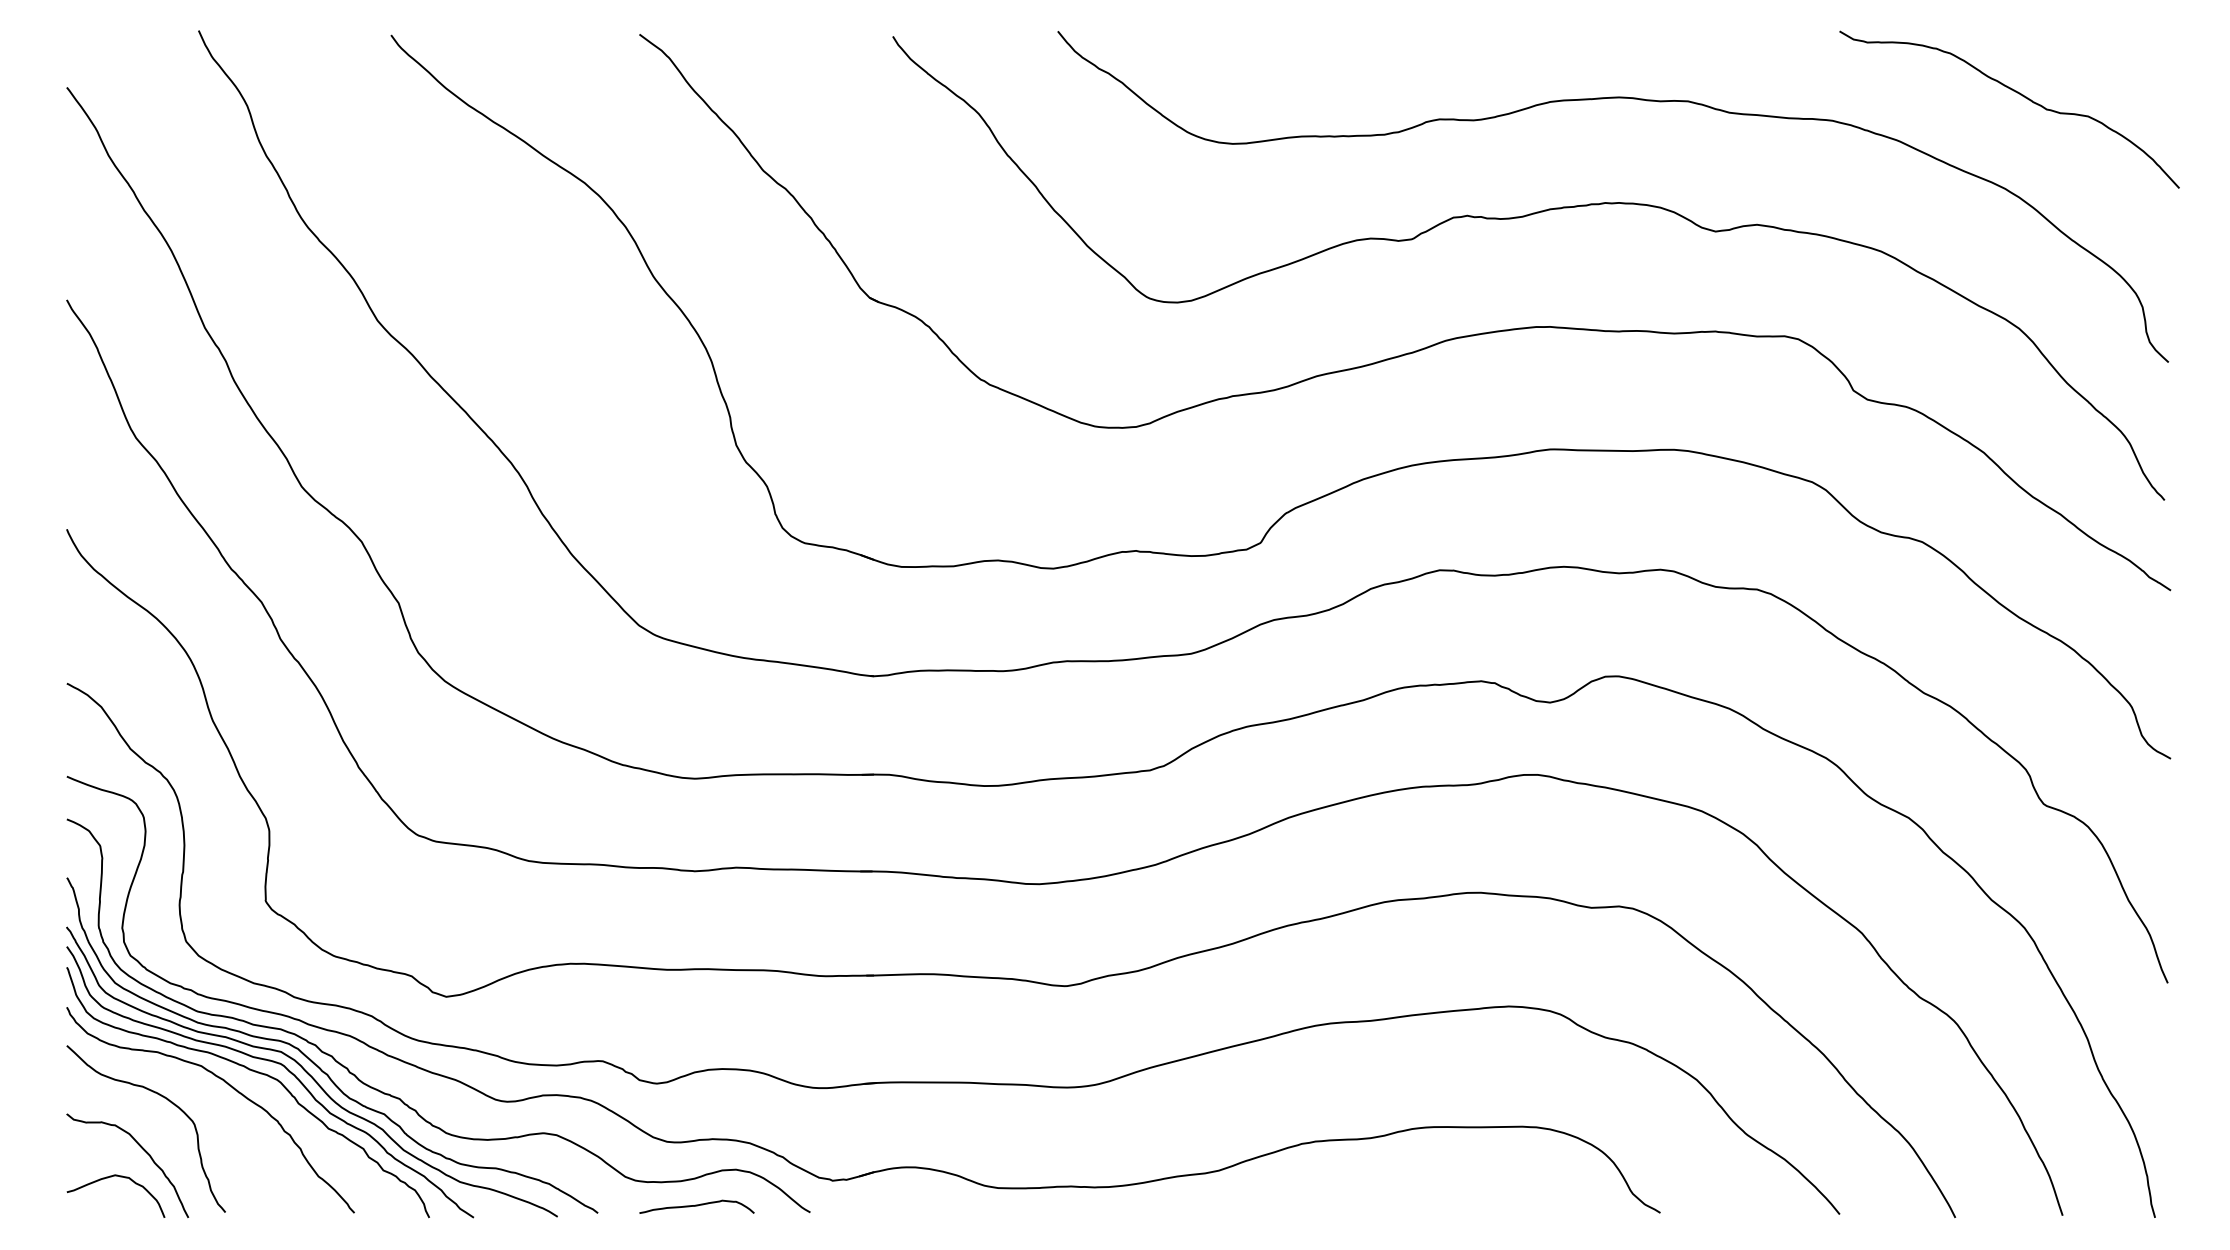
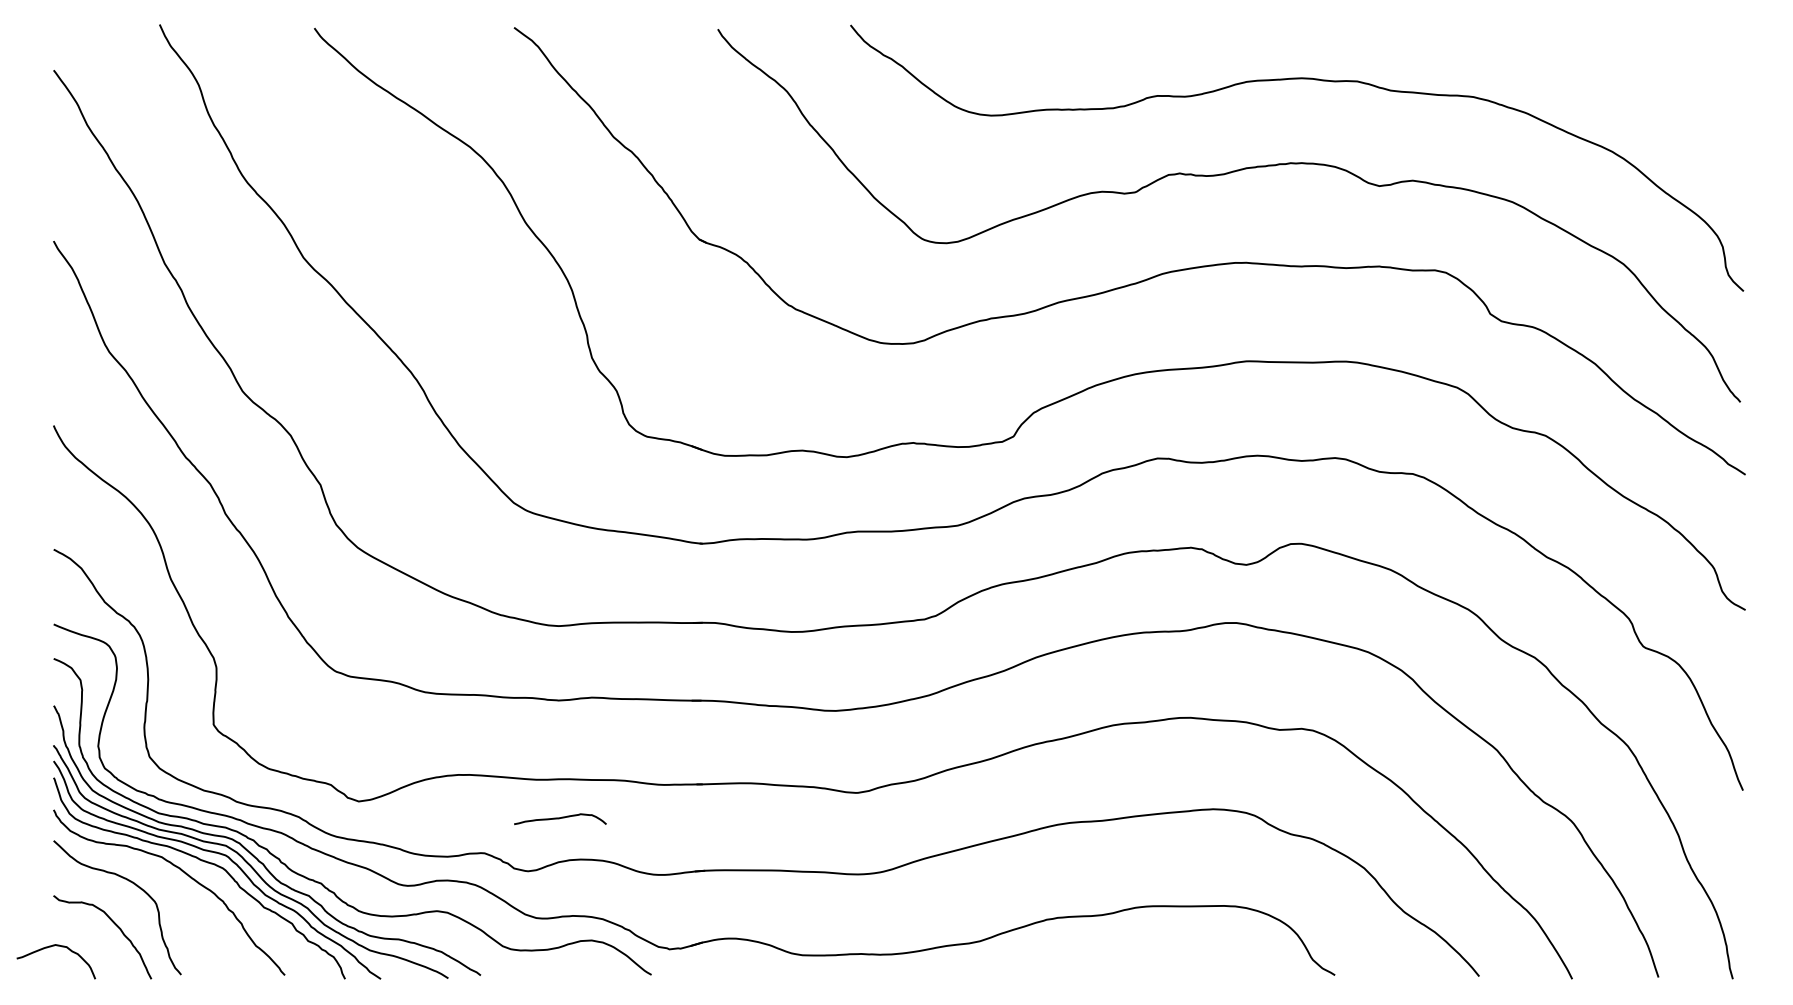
curve: (2020, 95) -> (1624, 76), removed
curve: (108, 1178) -> (50, 947), moved
curve: (696, 1206) -> (559, 818), moved

